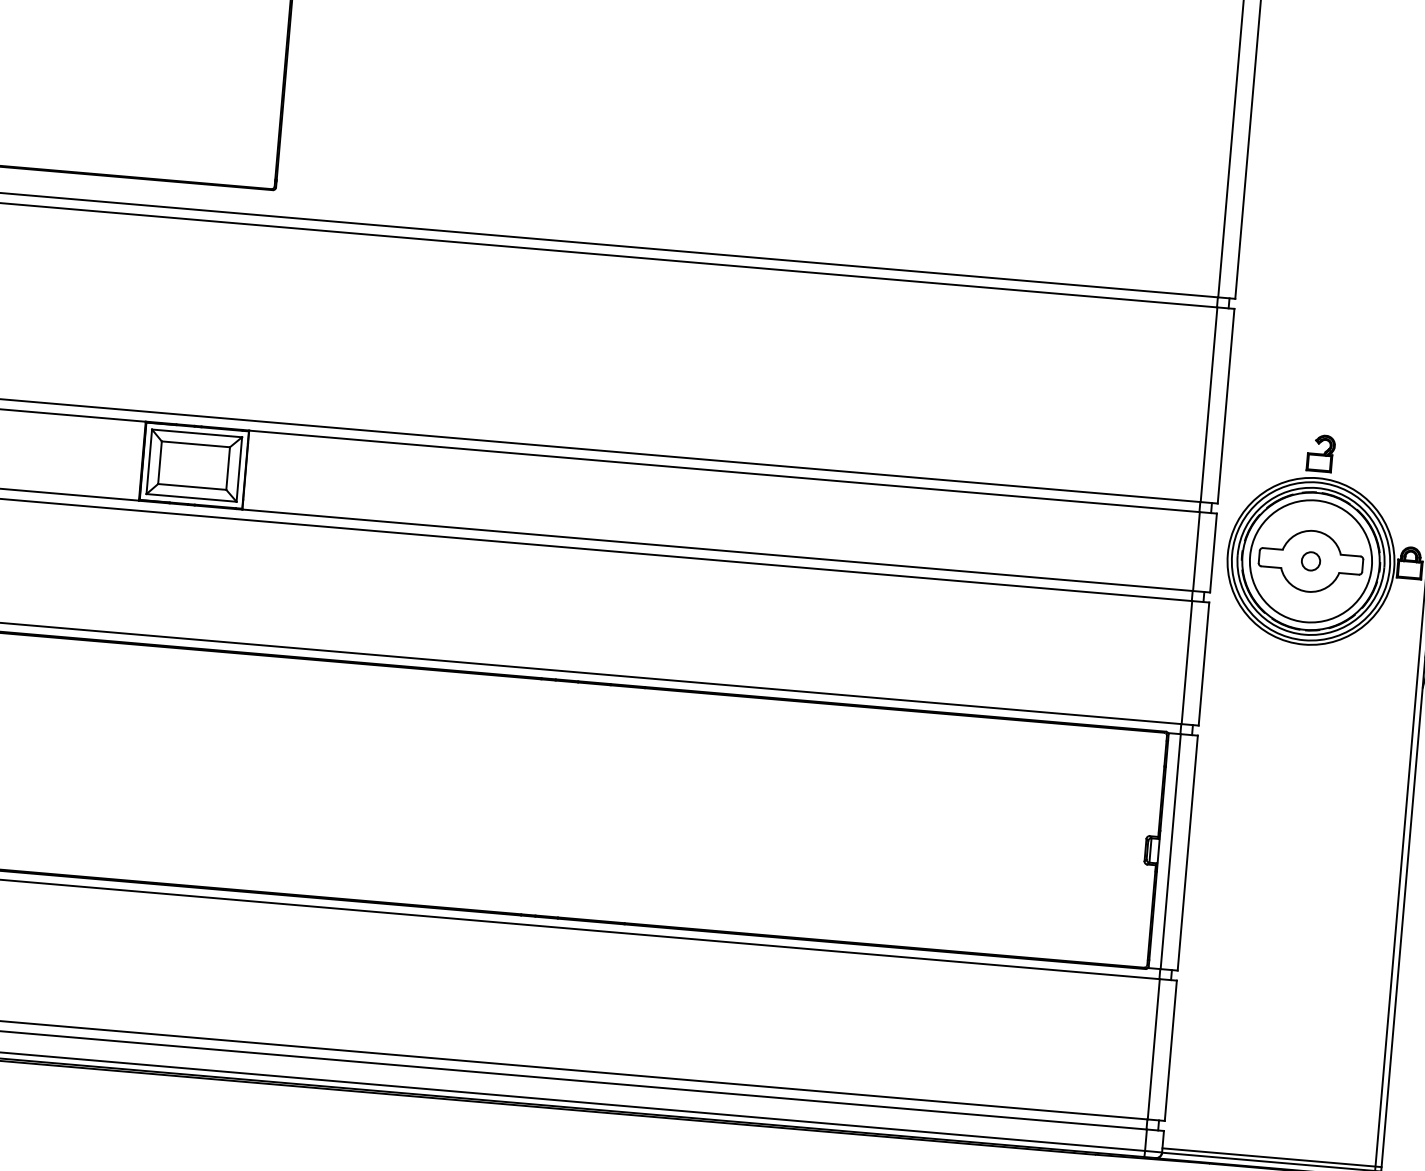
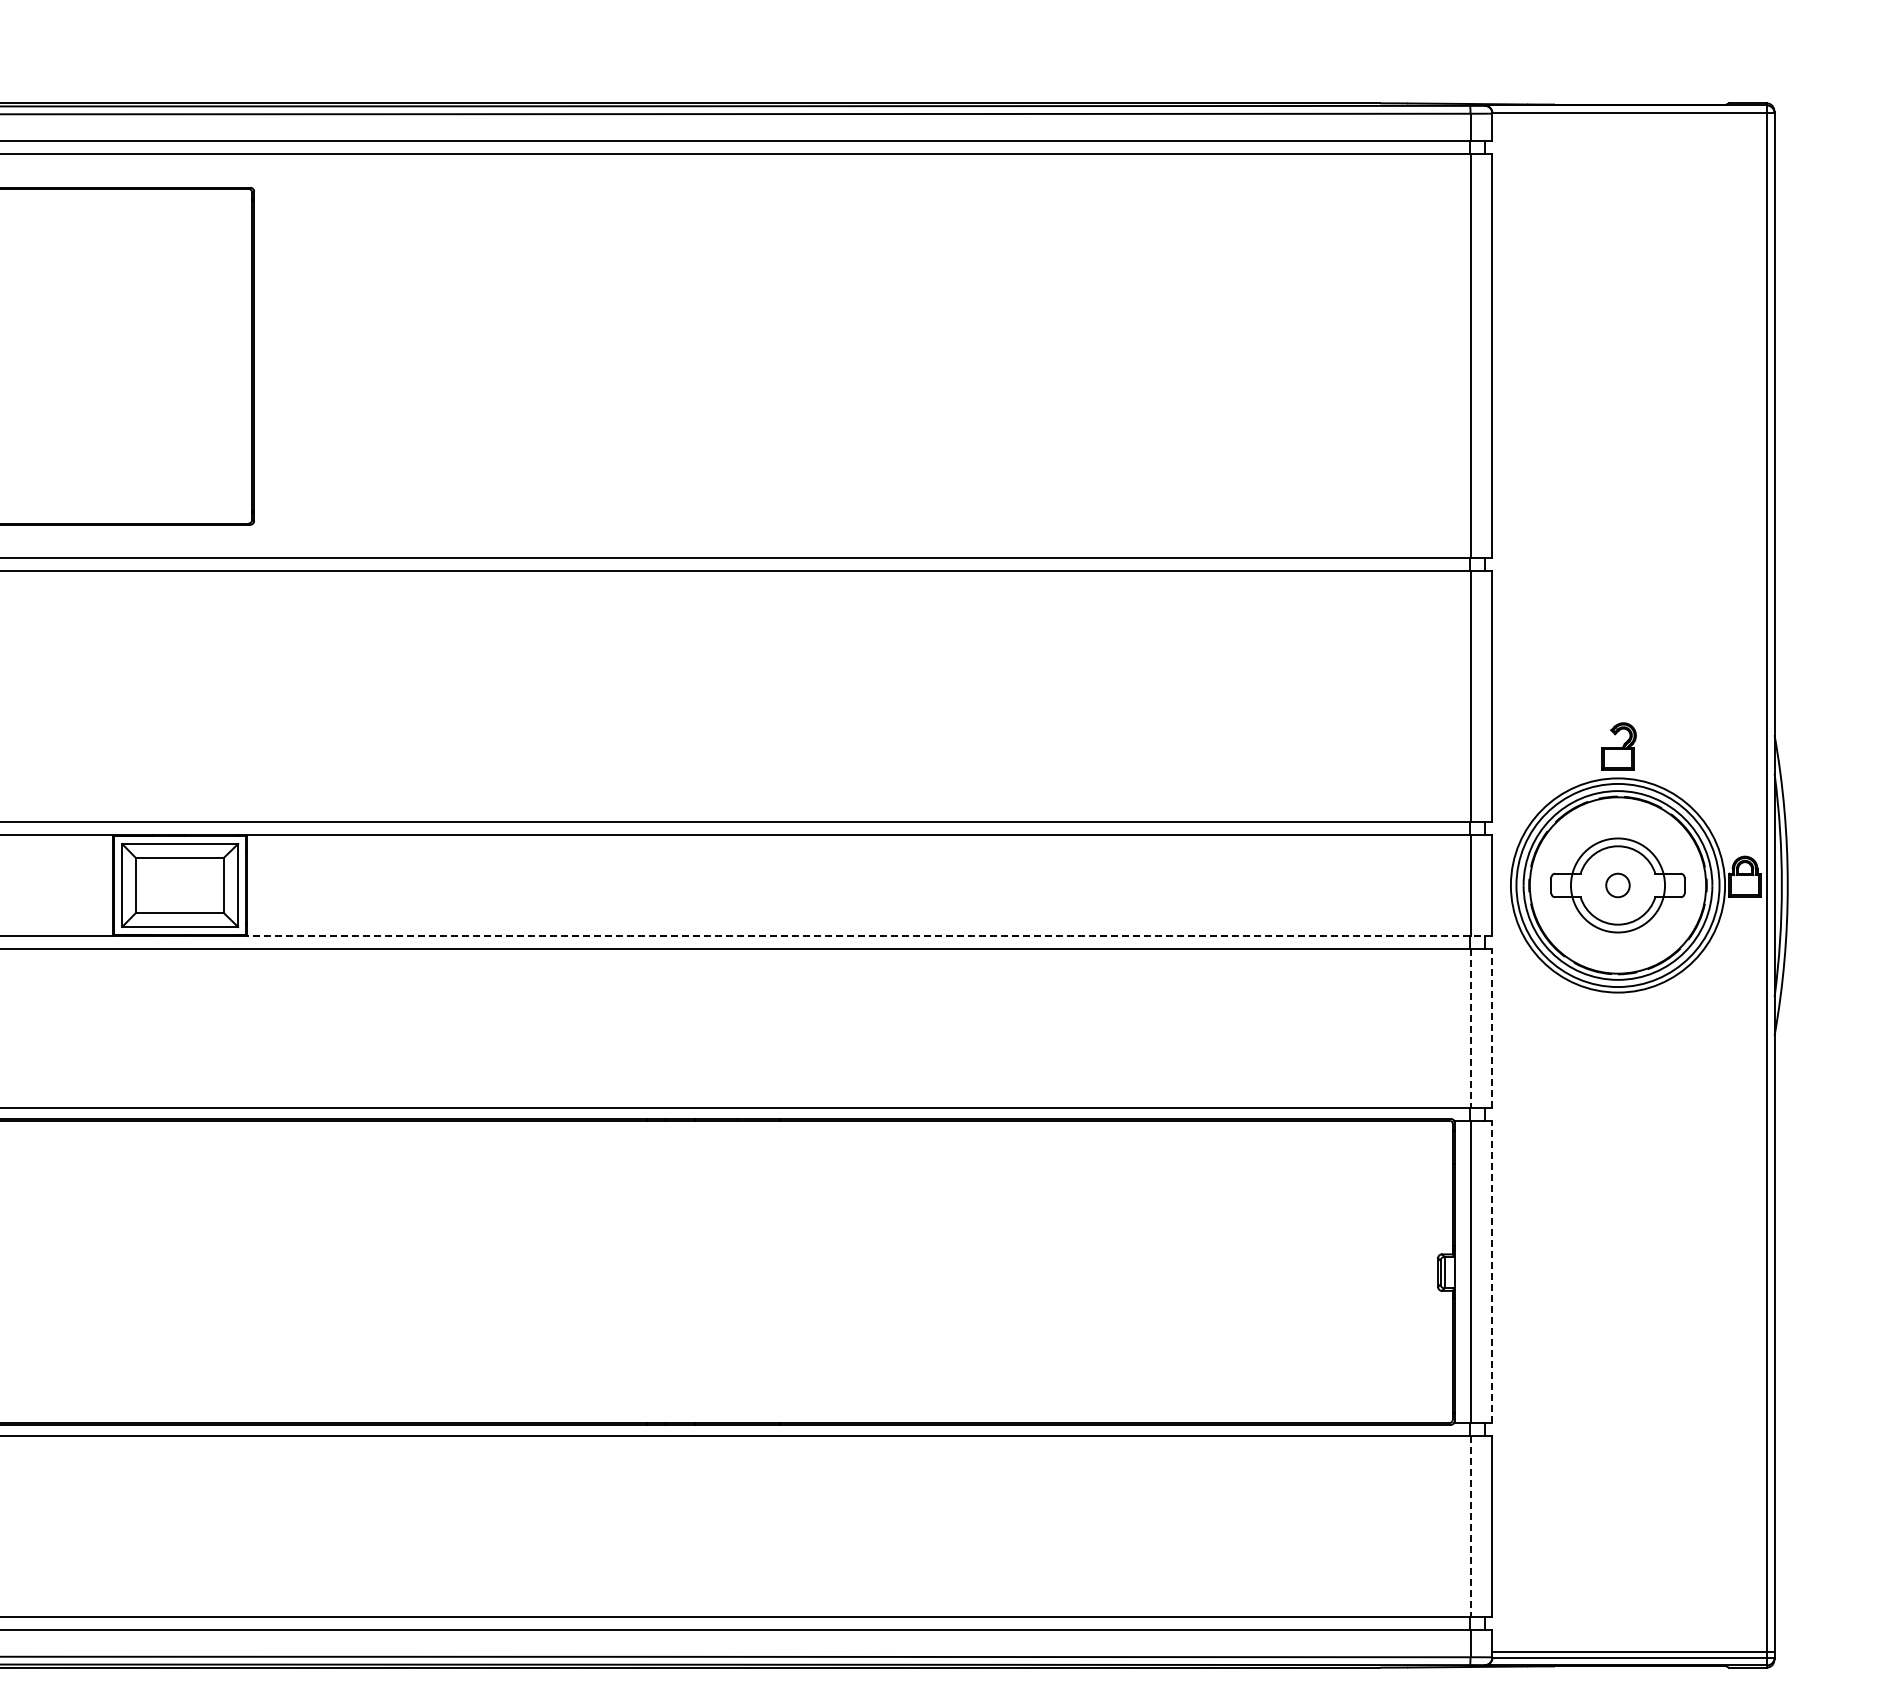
line: (726, 551) -> (869, 936), solid -> dashed
circle: (1310, 561) -> (1617, 885), size x0.6
line: (1186, 662) -> (1470, 1028), solid -> dashed
line: (1204, 663) -> (1492, 1027), solid -> dashed
line: (1187, 852) -> (1492, 1271), solid -> dashed
line: (1153, 1049) -> (1470, 1526), solid -> dashed

